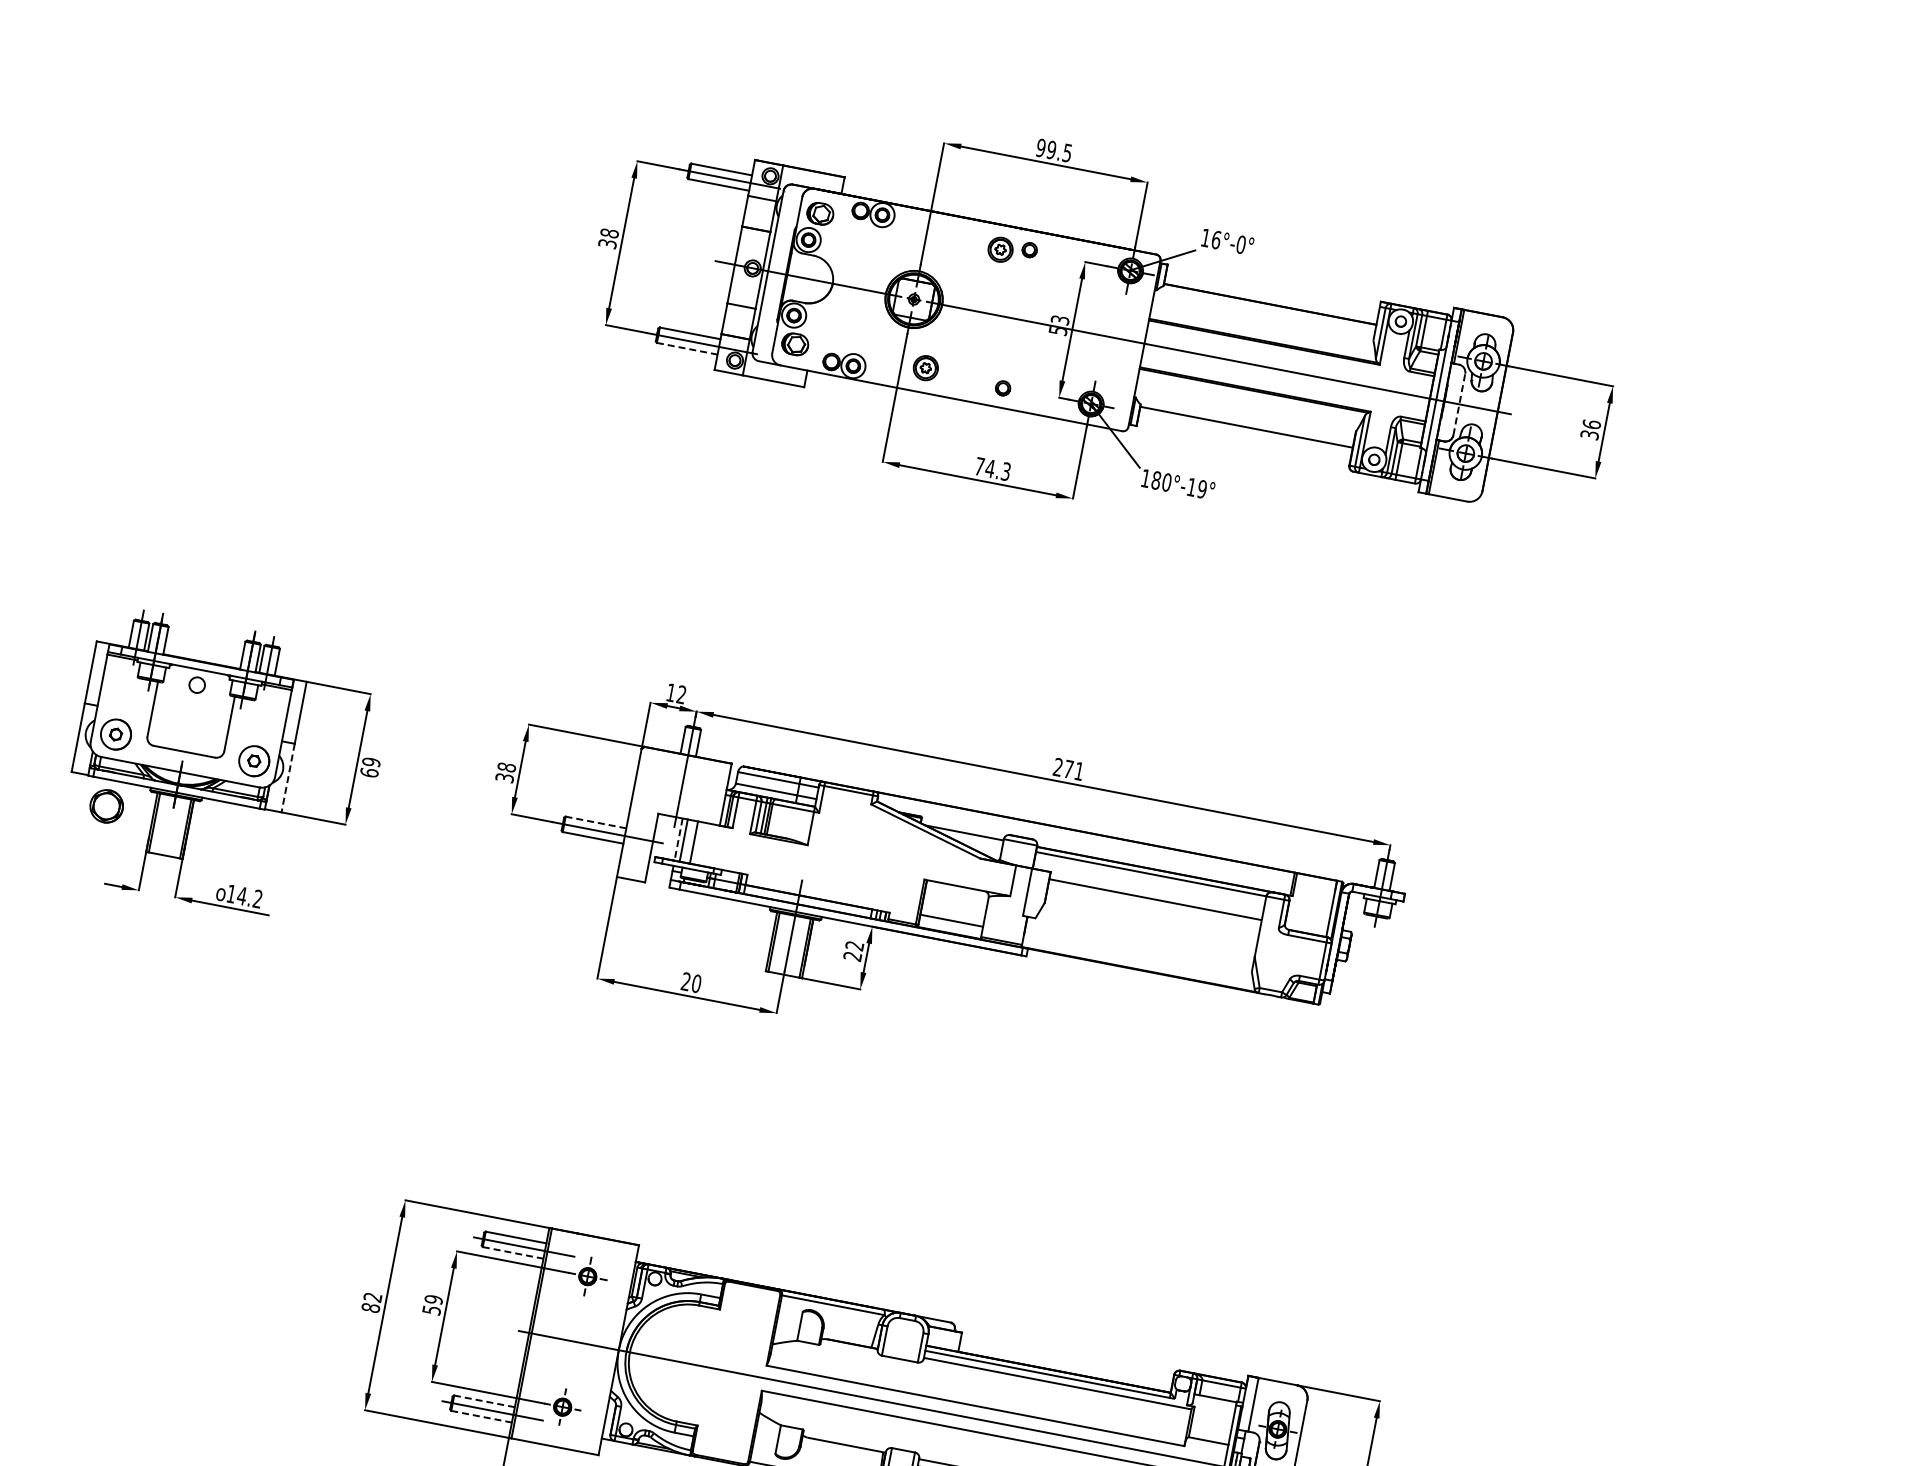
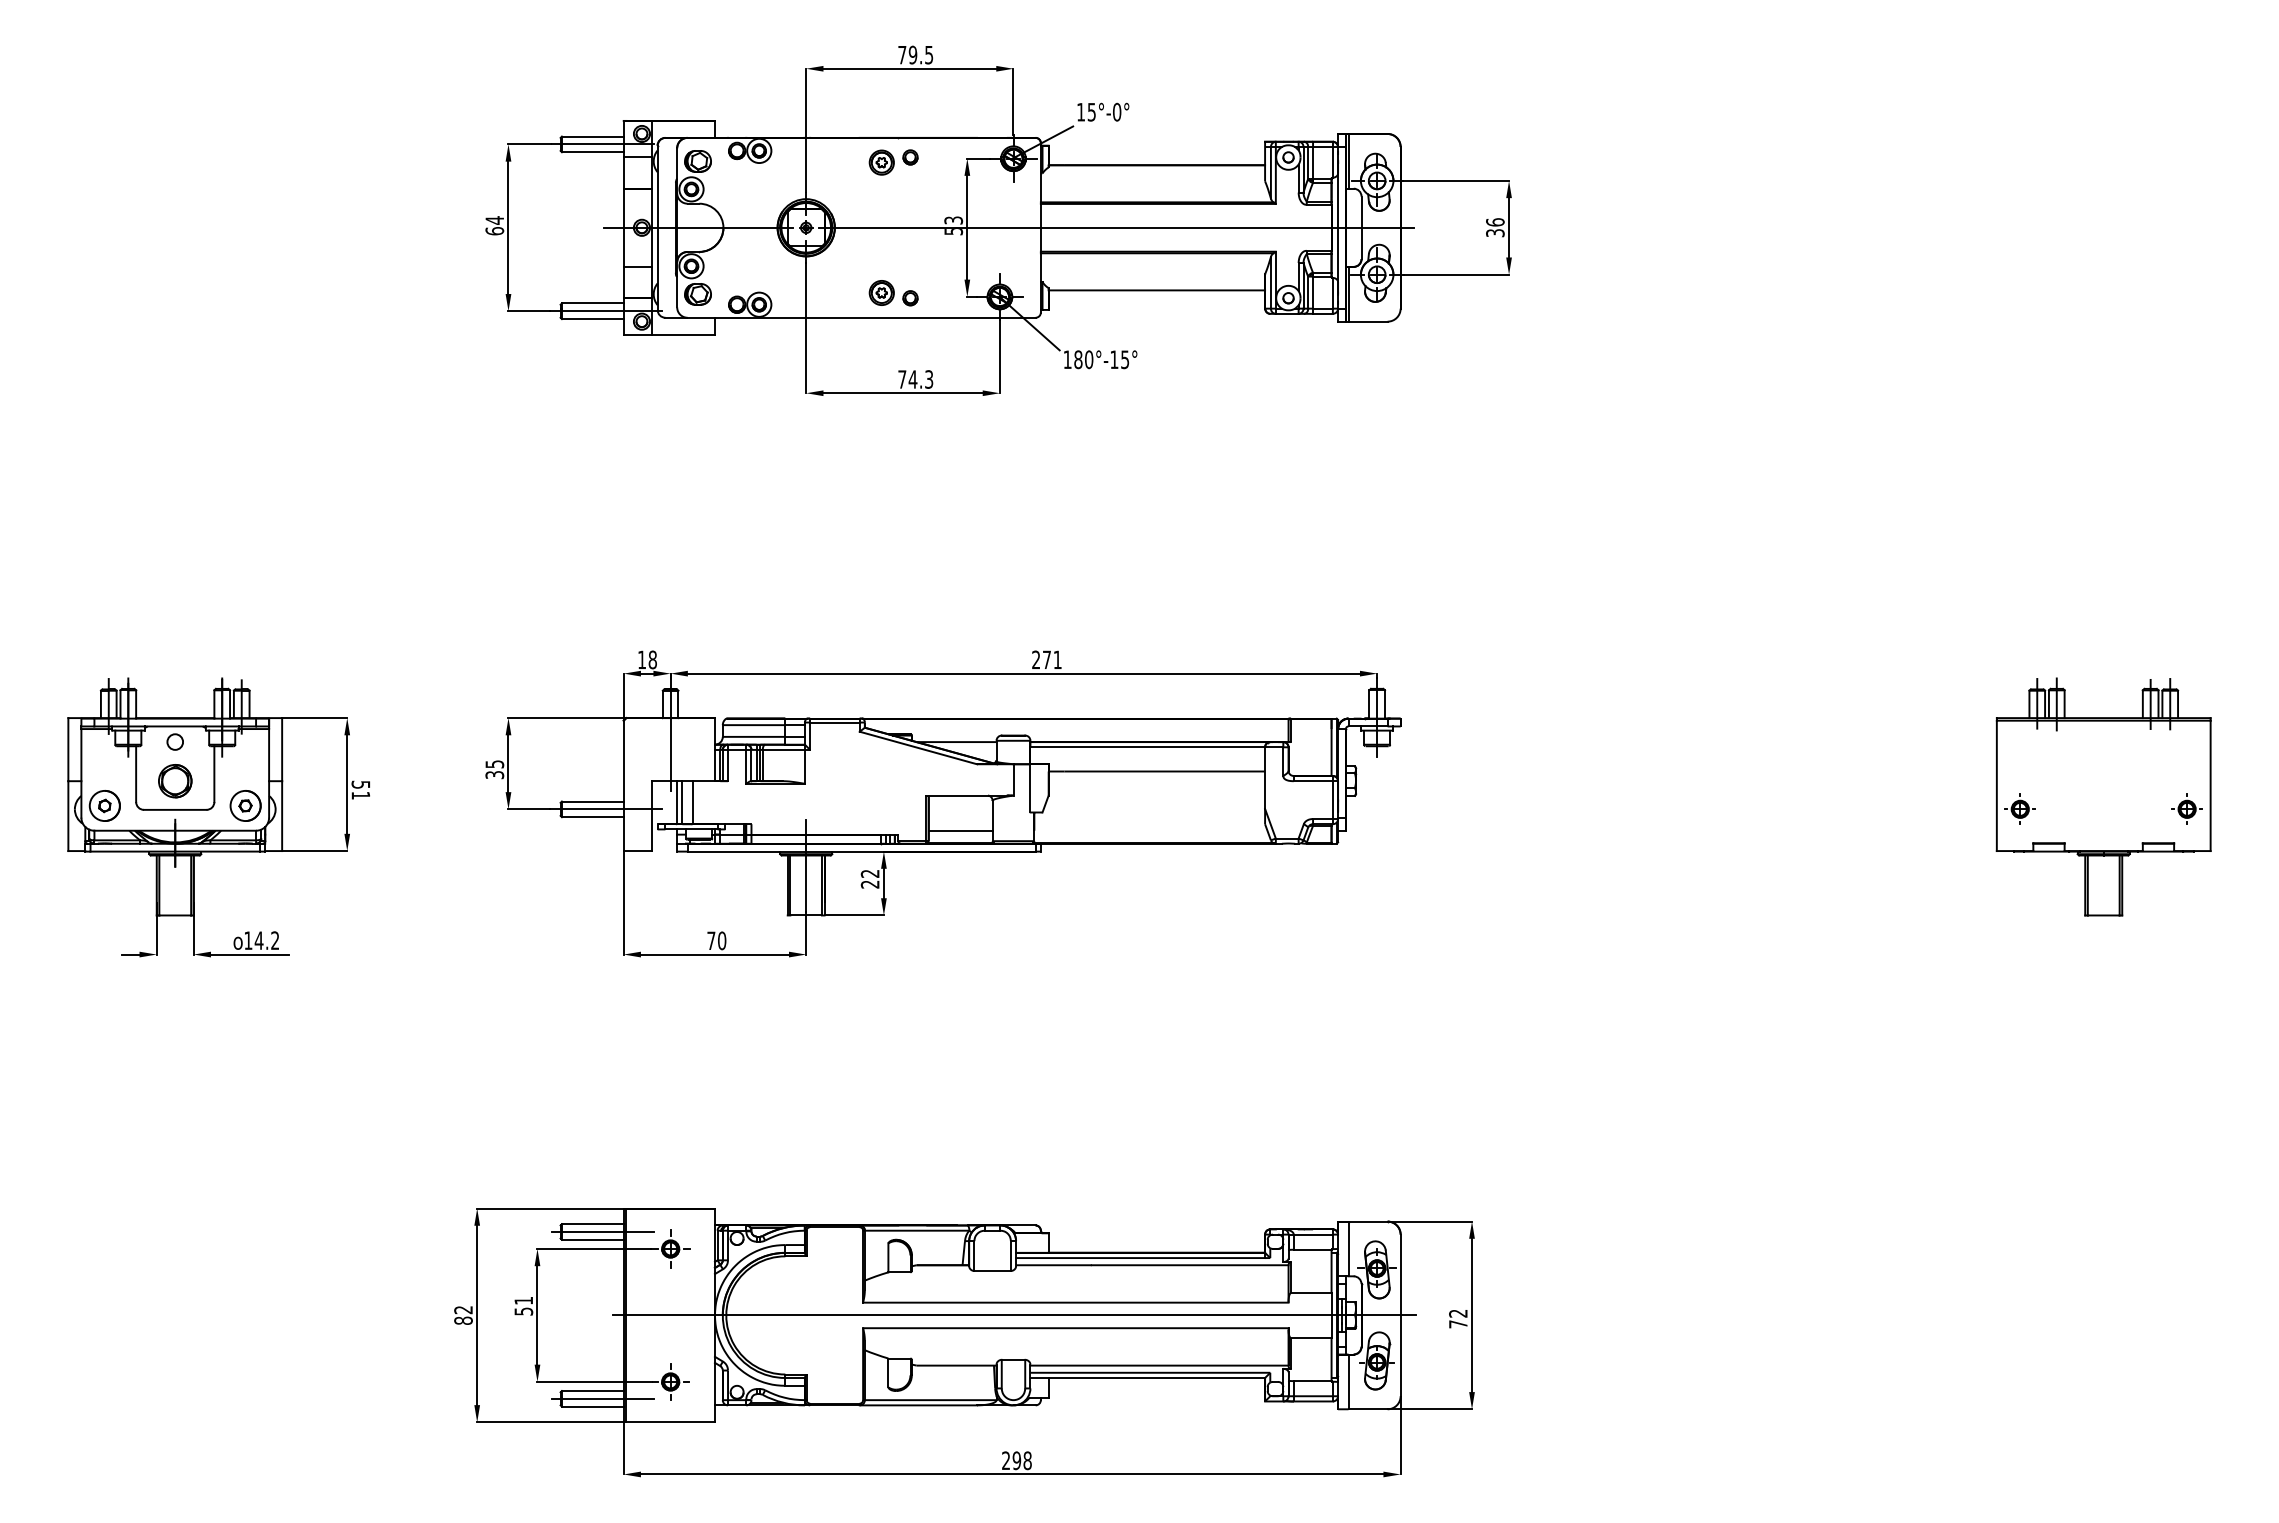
text: (1041, 147) -> (902, 54), 99.5 -> 79.5
text: (608, 238) -> (494, 225), 38 -> 64
text: (1216, 239) -> (1091, 111), 16°-0° -> 15°-0°
line: (686, 349) -> (592, 319), dashed -> solid
part: (925, 367) -> (881, 292), moved
line: (1459, 404) -> (1361, 227), dashed -> solid
text: (1202, 489) -> (1125, 359), 180°-19° -> 180°-15°
text: (681, 694) -> (652, 659), 12 -> 18
text: (370, 766) -> (360, 789), 69 -> 51
text: (506, 767) -> (494, 764), 38 -> 35
line: (288, 778) -> (282, 816), dashed -> solid
part: (106, 806) -> (175, 781), moved
line: (595, 822) -> (592, 801), dashed -> solid
line: (678, 839) -> (677, 802), dashed -> solid
text: (686, 981) -> (711, 940), 20 -> 70
line: (512, 1252) -> (592, 1239), dashed -> solid
text: (433, 1299) -> (523, 1300), 59 -> 51
line: (484, 1401) -> (592, 1391), dashed -> solid
line: (481, 1416) -> (592, 1406), dashed -> solid

